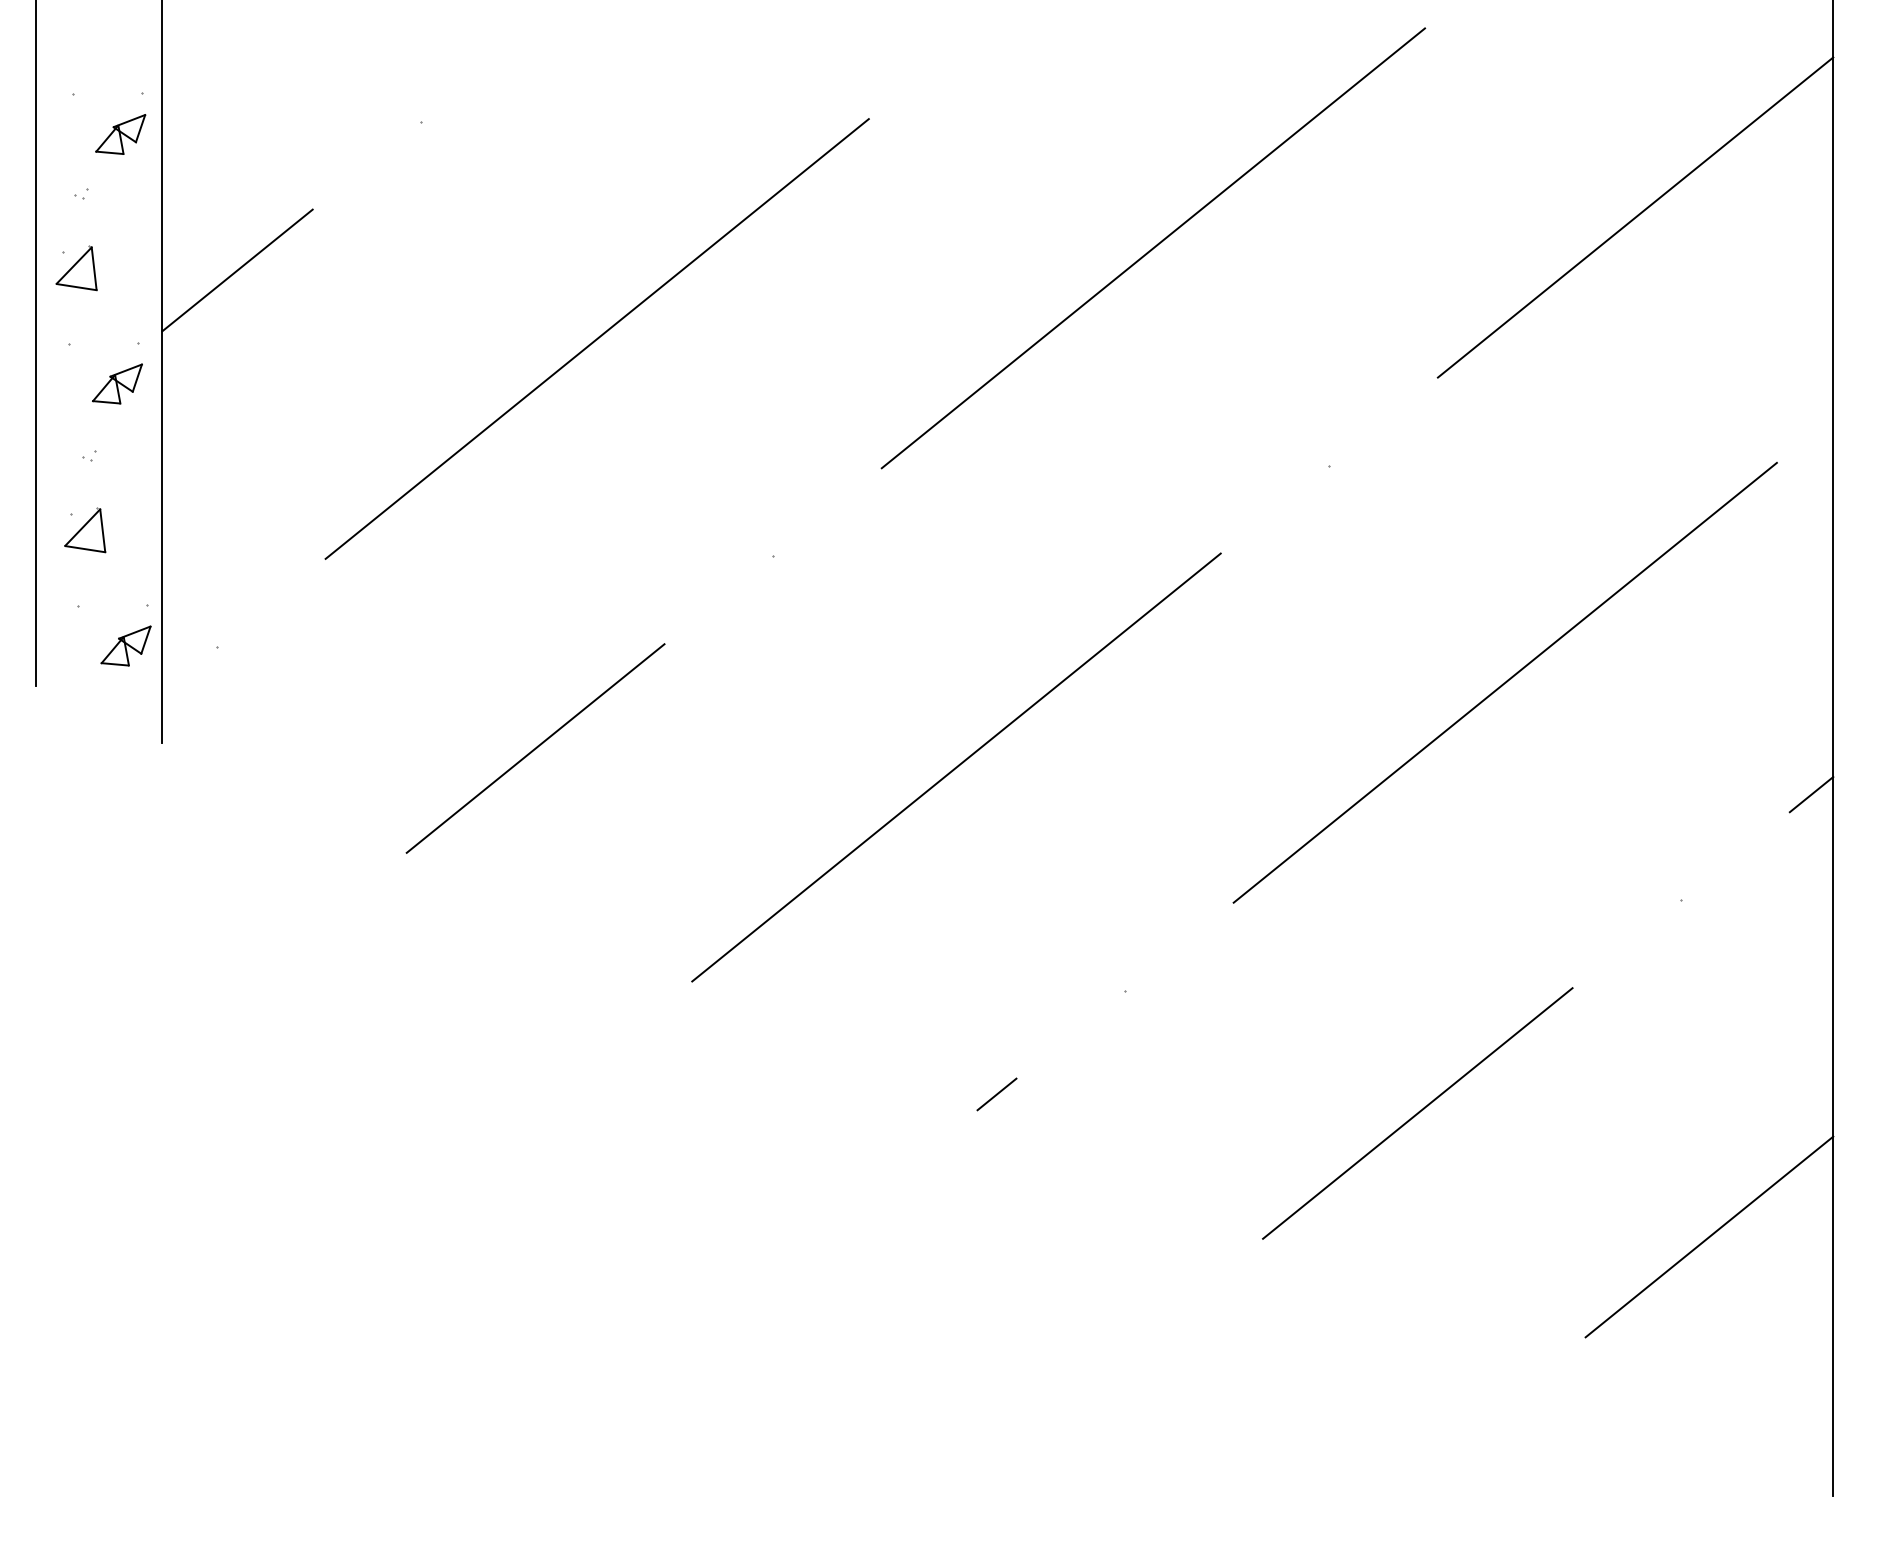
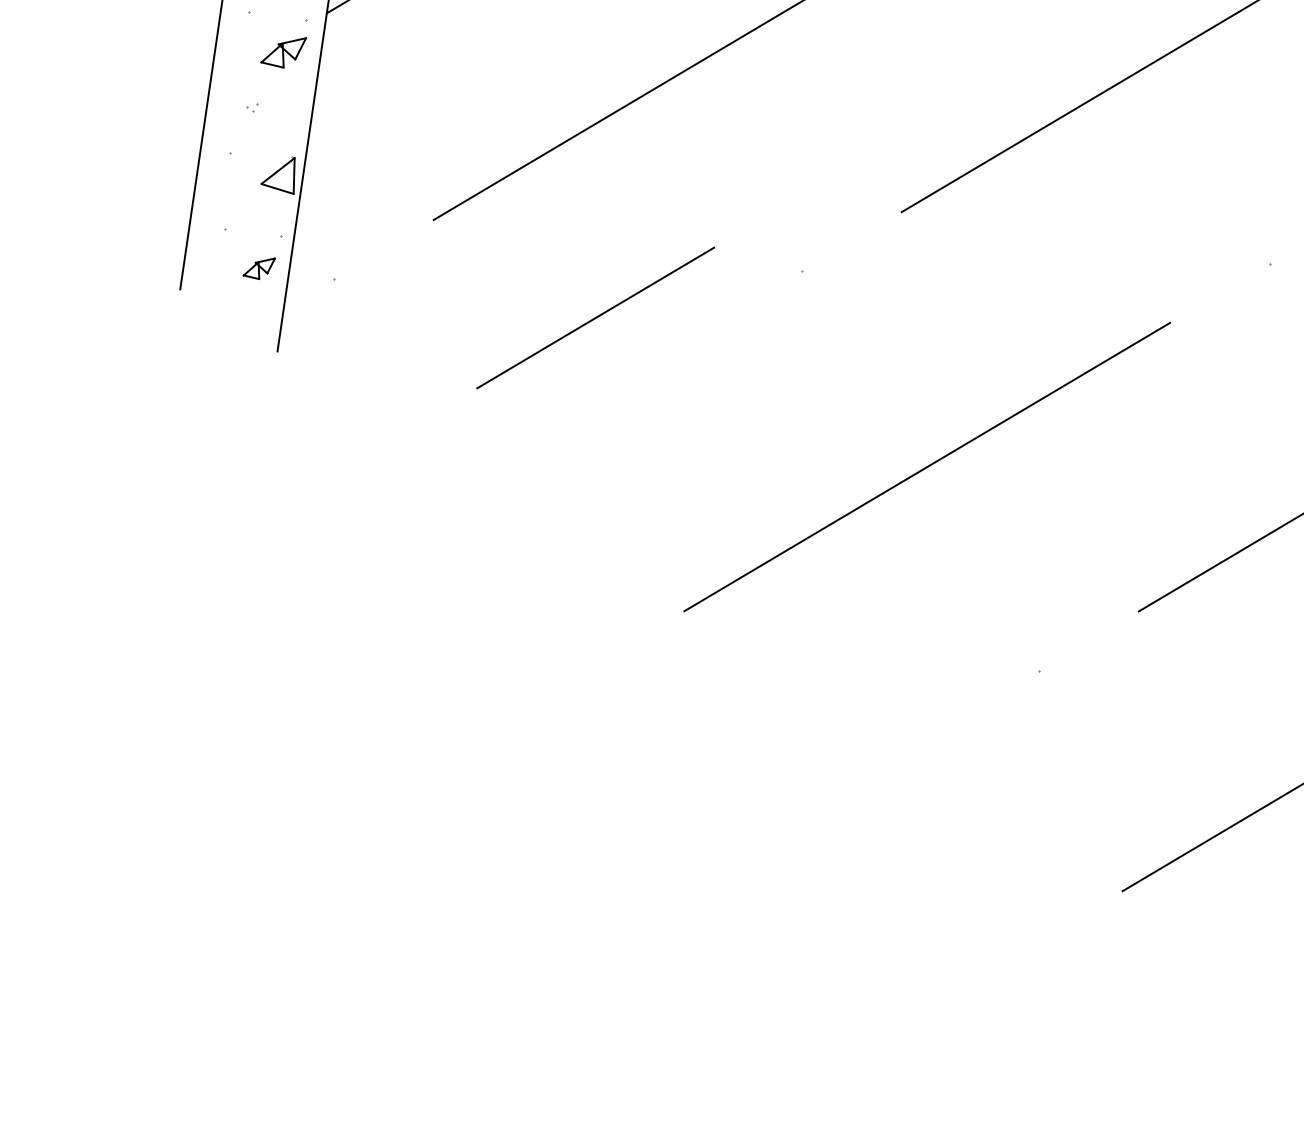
part: (85, 530) -> (280, 173), moved
part: (125, 645) -> (258, 267), size x0.7
line: (535, 748) -> (595, 317), moved
line: (996, 1094) -> (920, 740), removed

